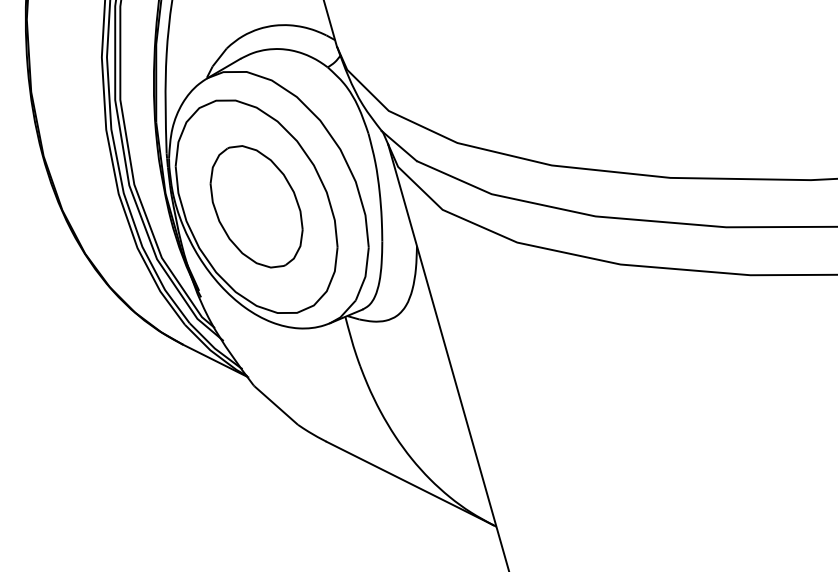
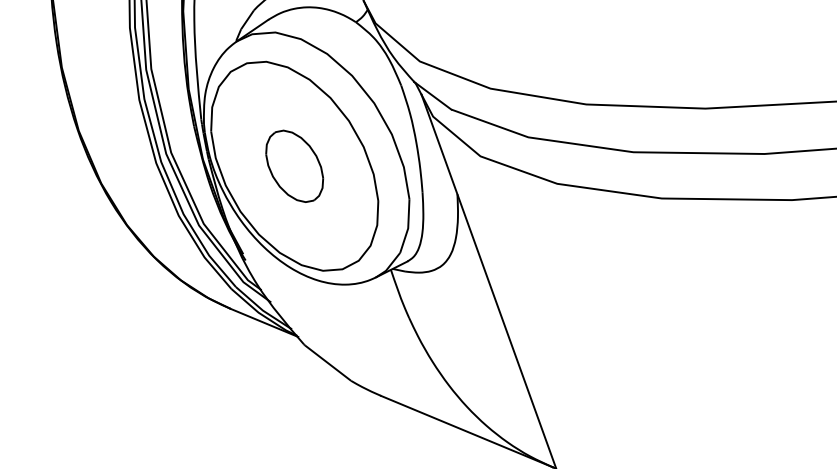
part: (256, 206) -> (294, 166), size x0.6

